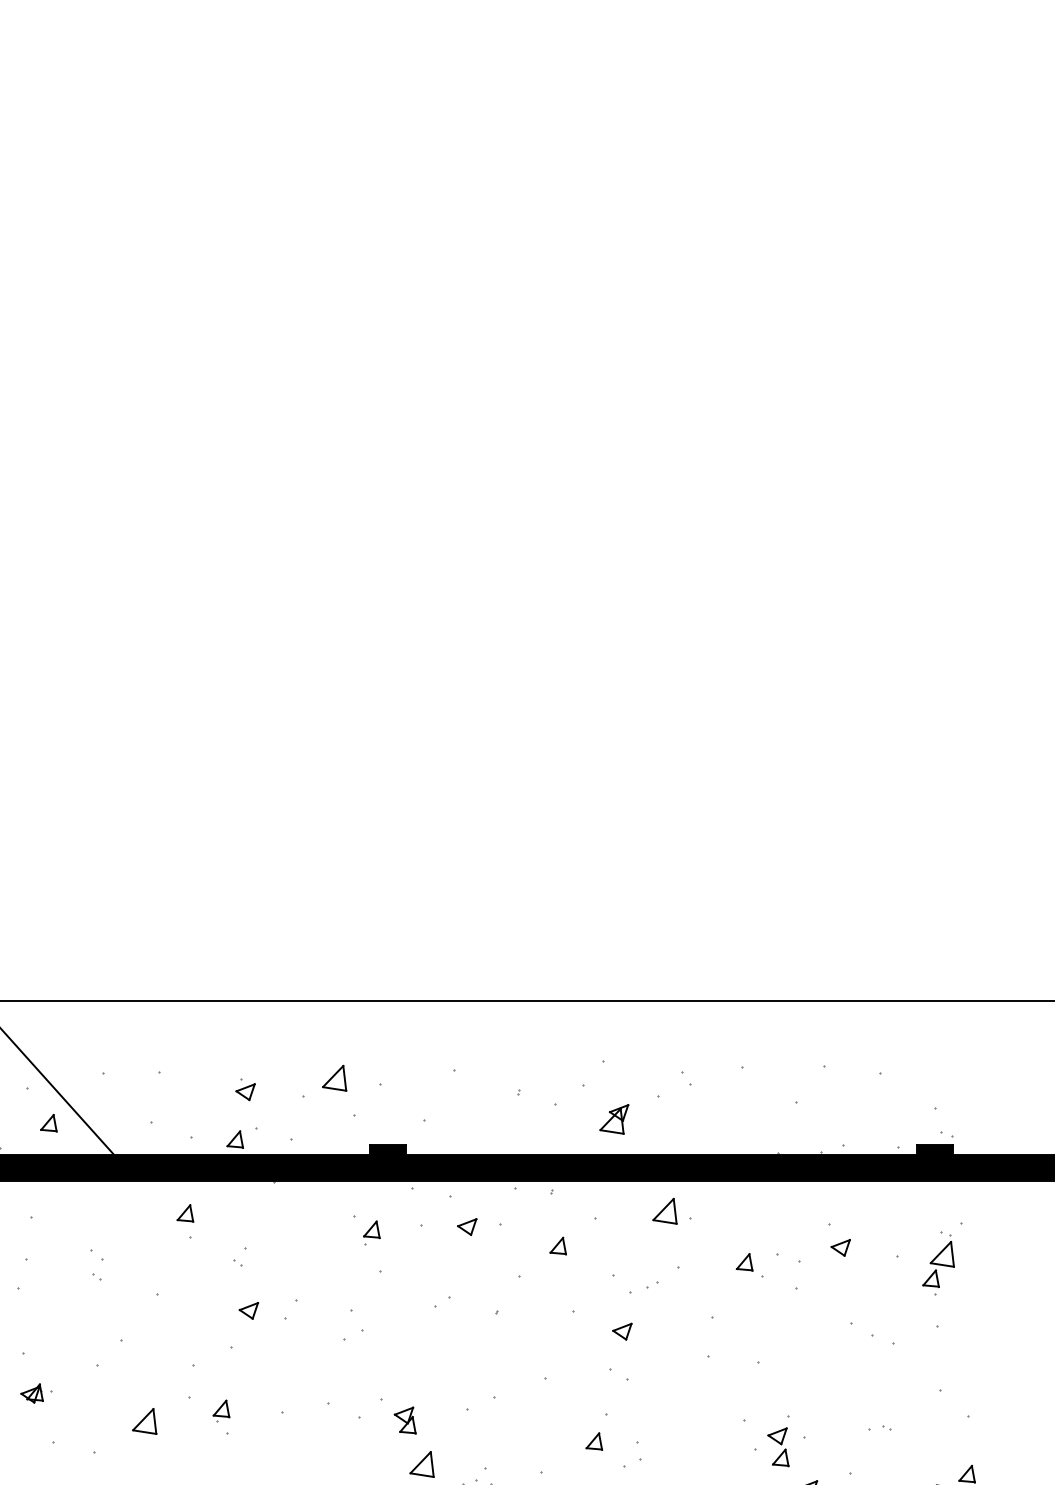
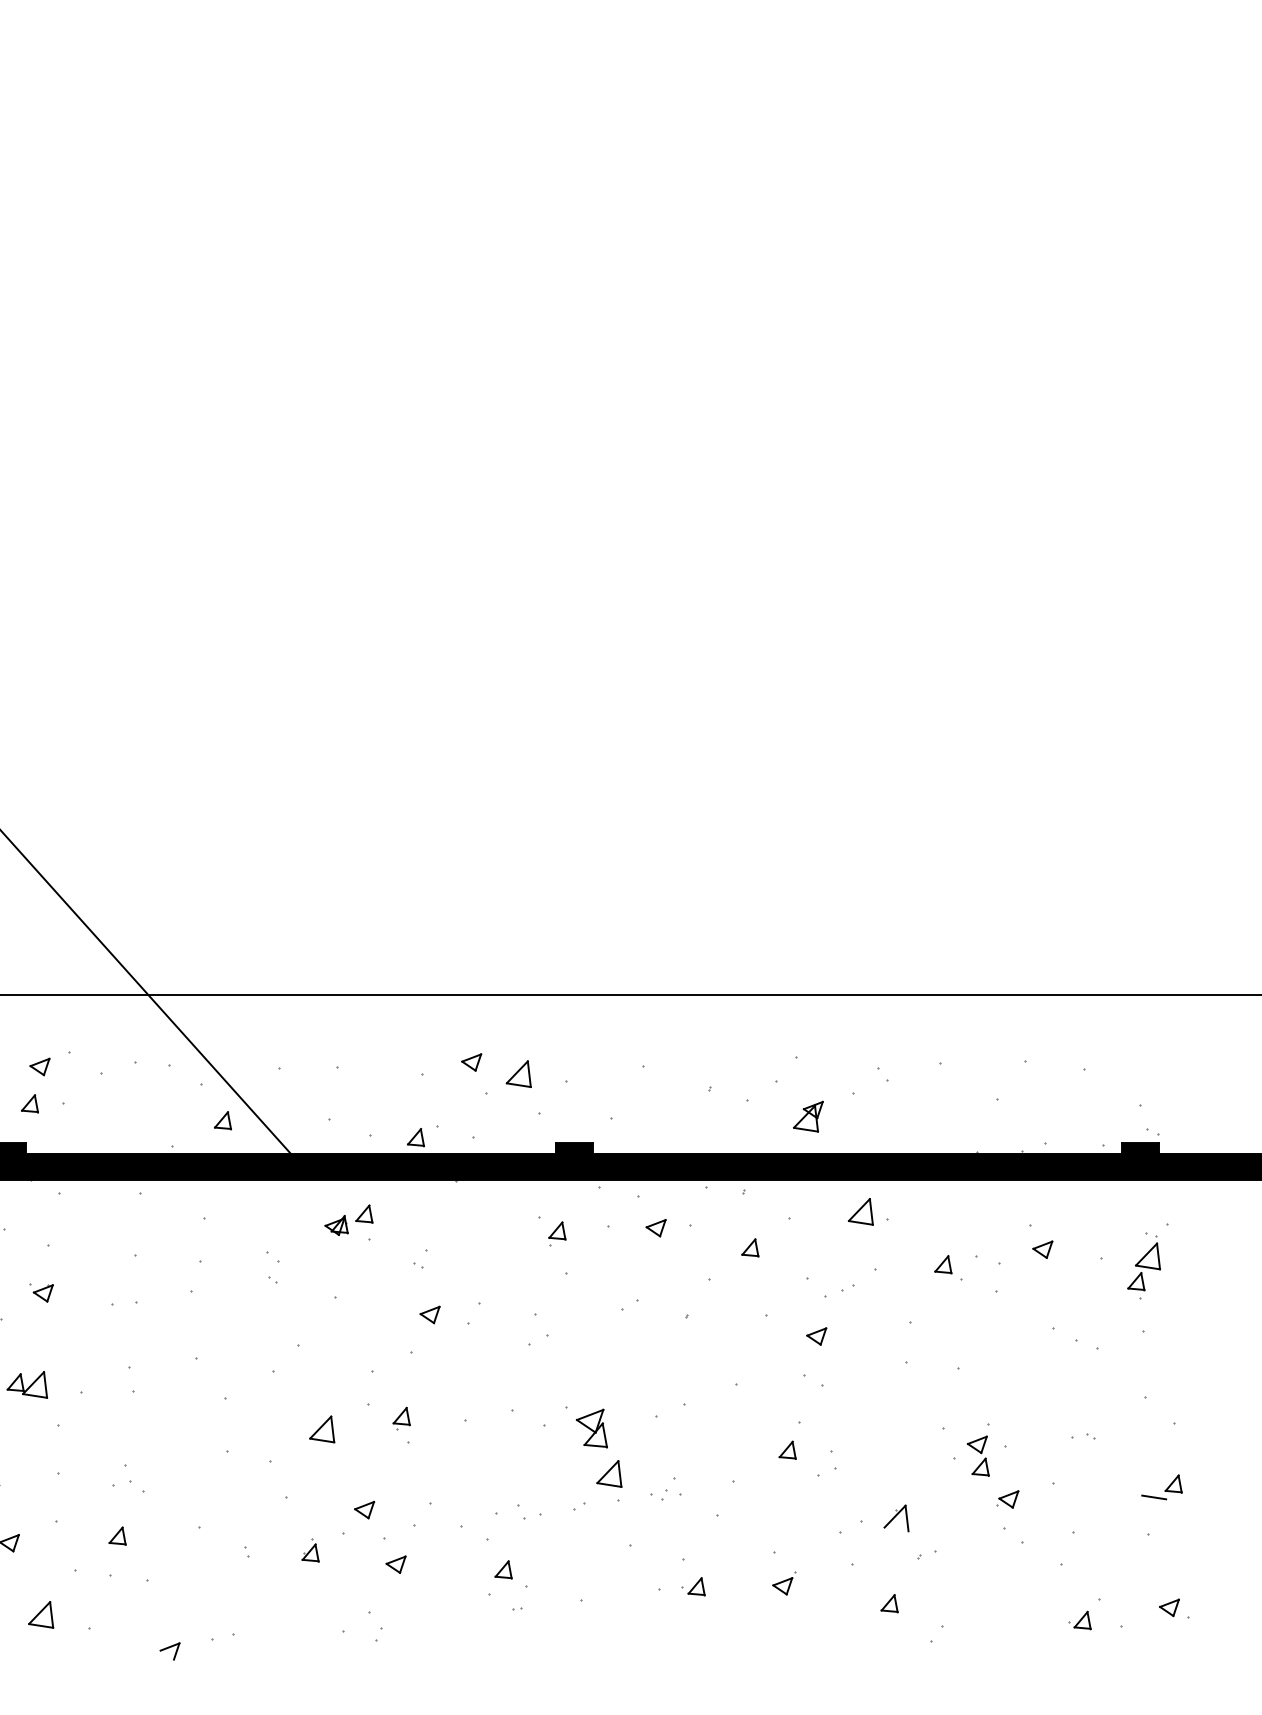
part: (245, 1092) -> (471, 1062), moved
part: (31, 1392) -> (336, 1224), moved
part: (404, 1420) -> (591, 1428), size x1.4

